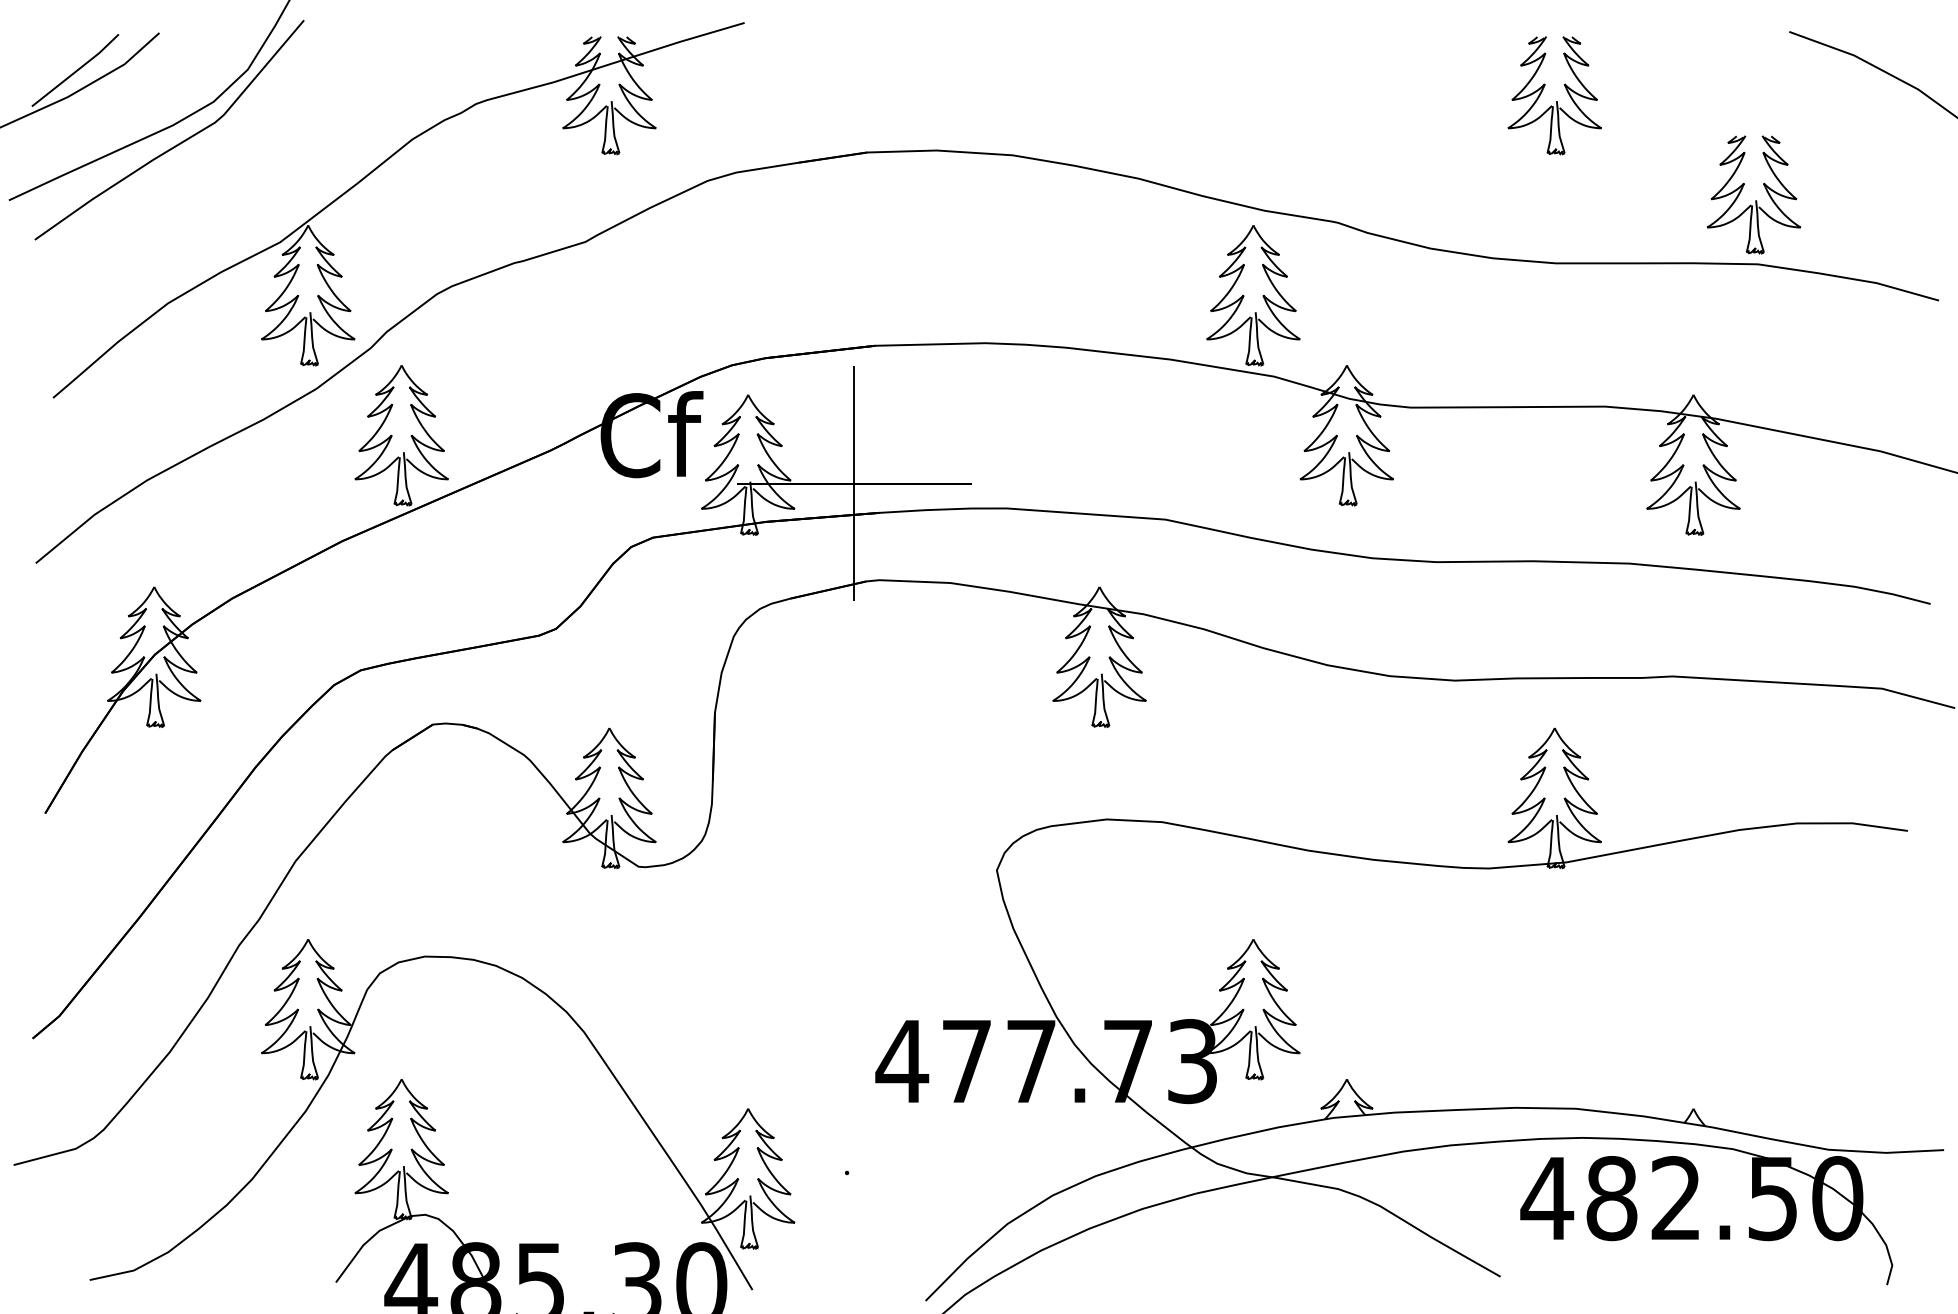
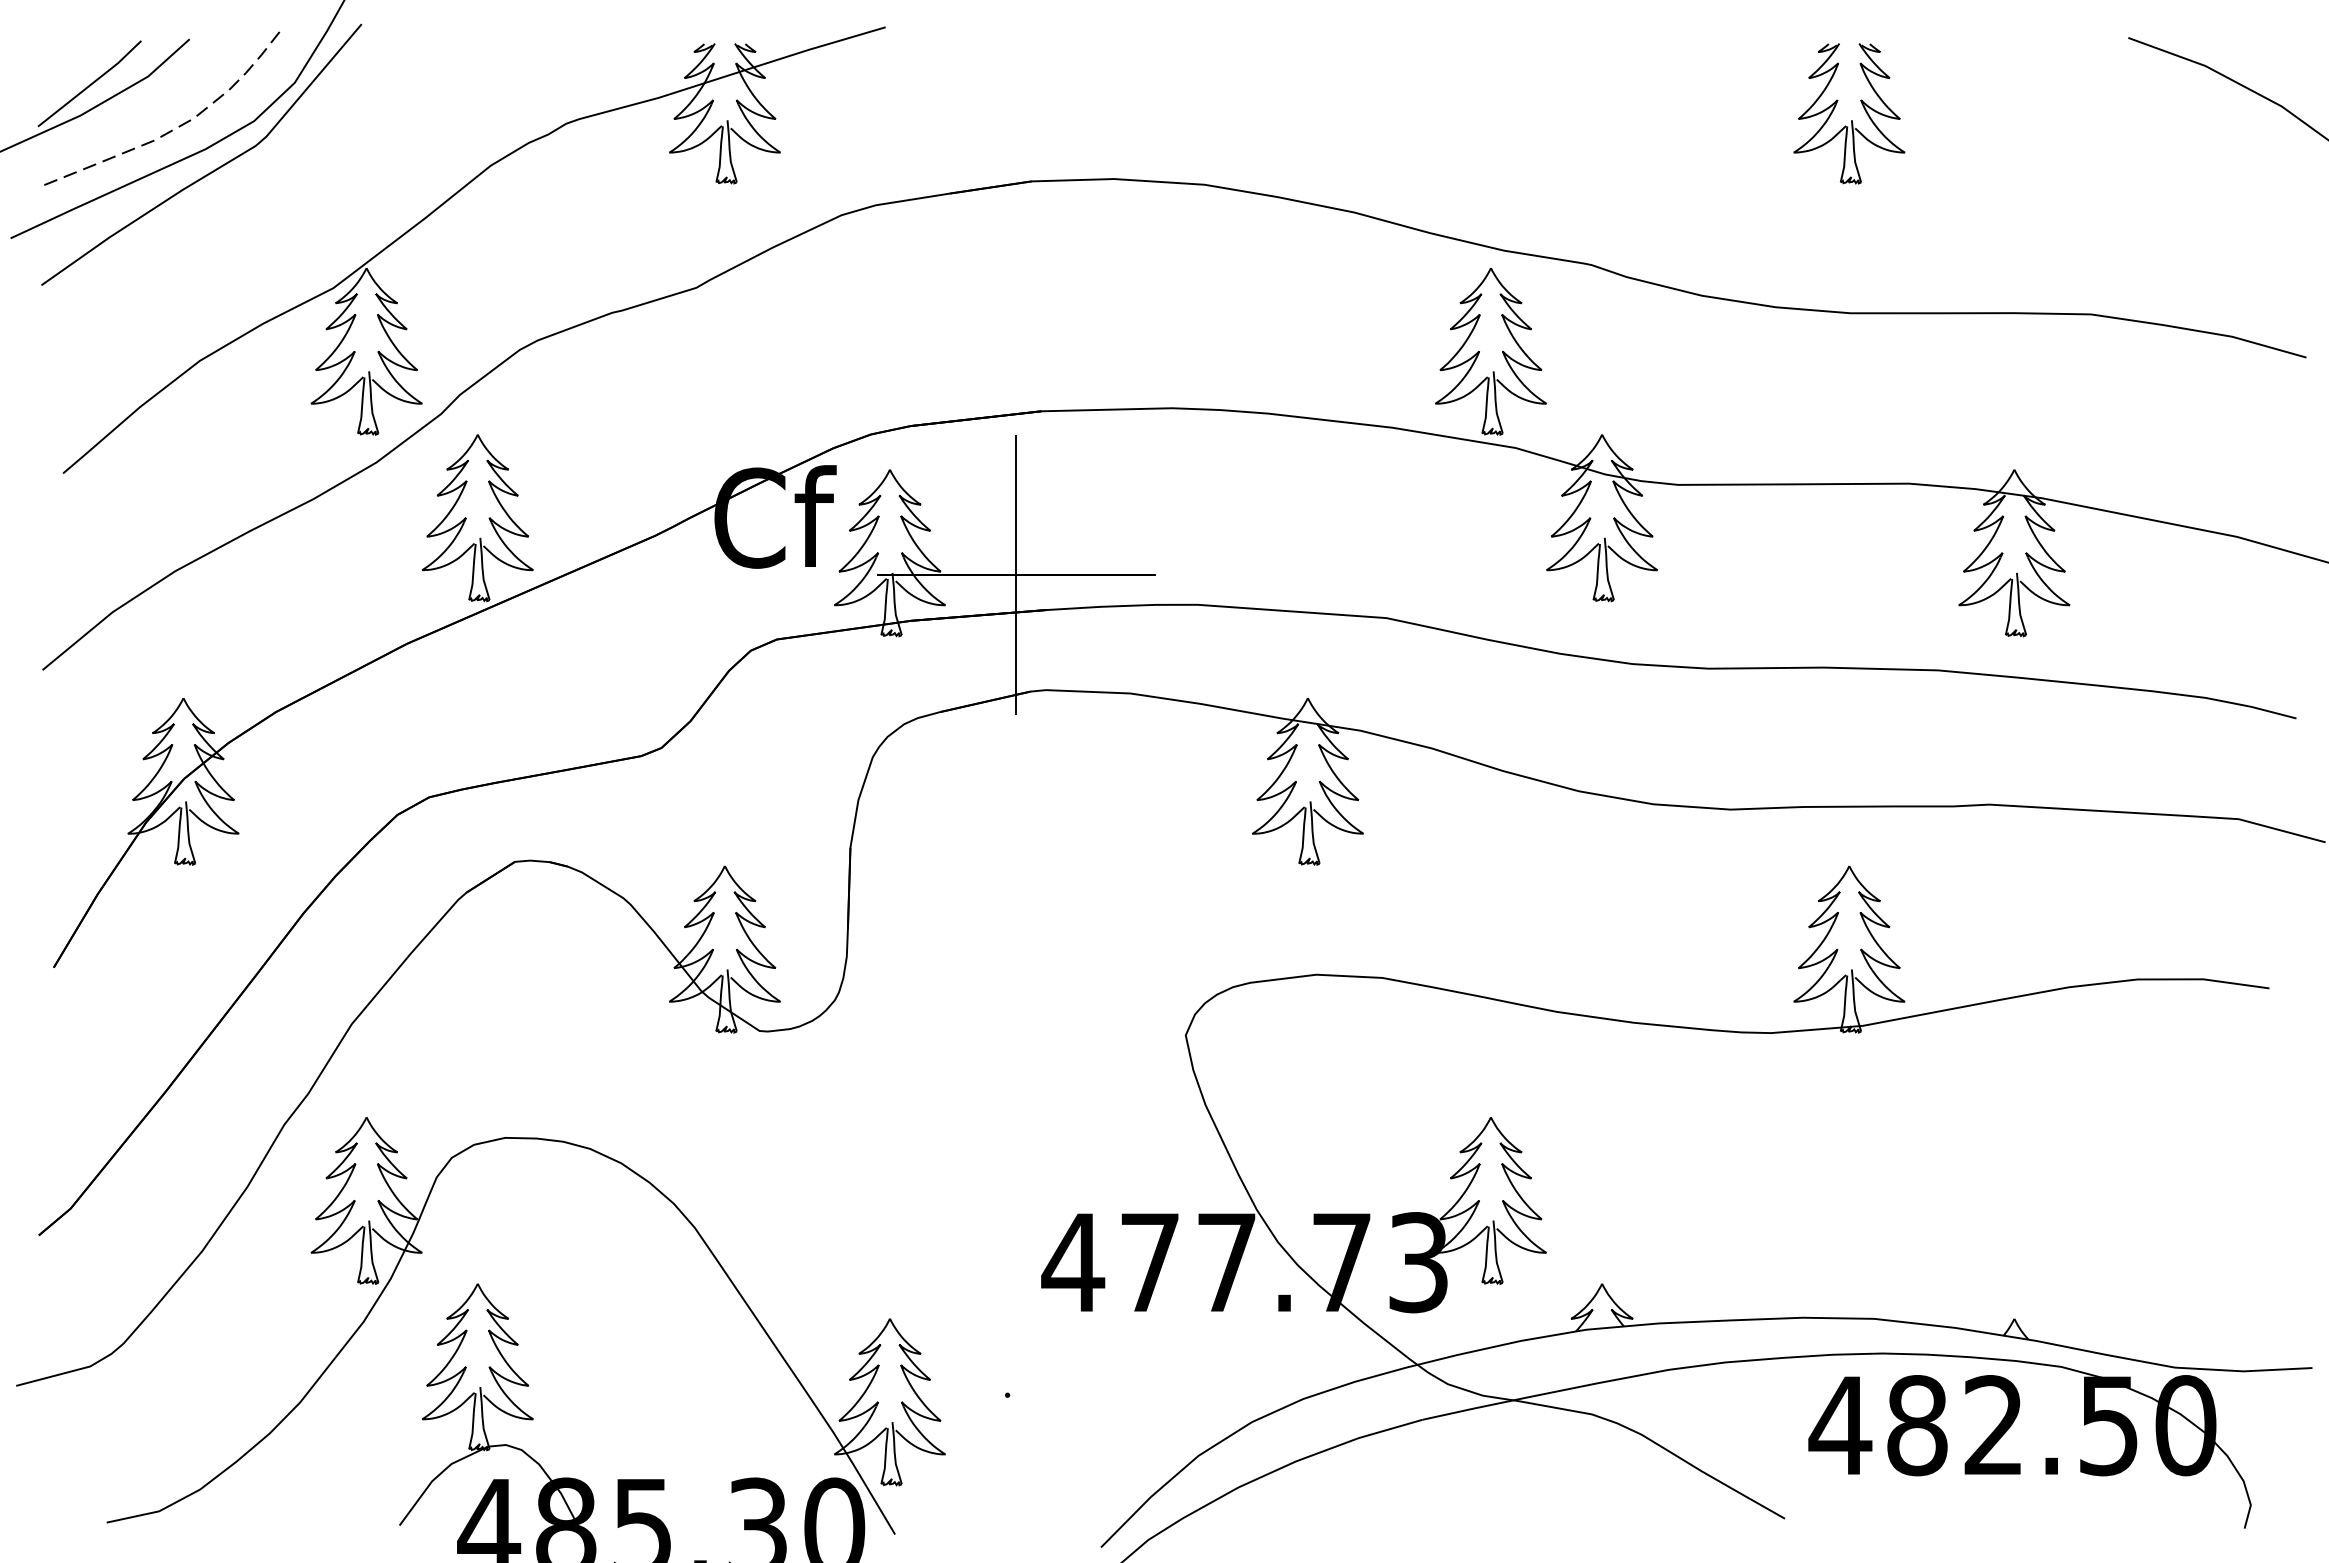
curve: (144, 108) -> (171, 129), added
part: (1755, 200) -> (2088, 238), removed

